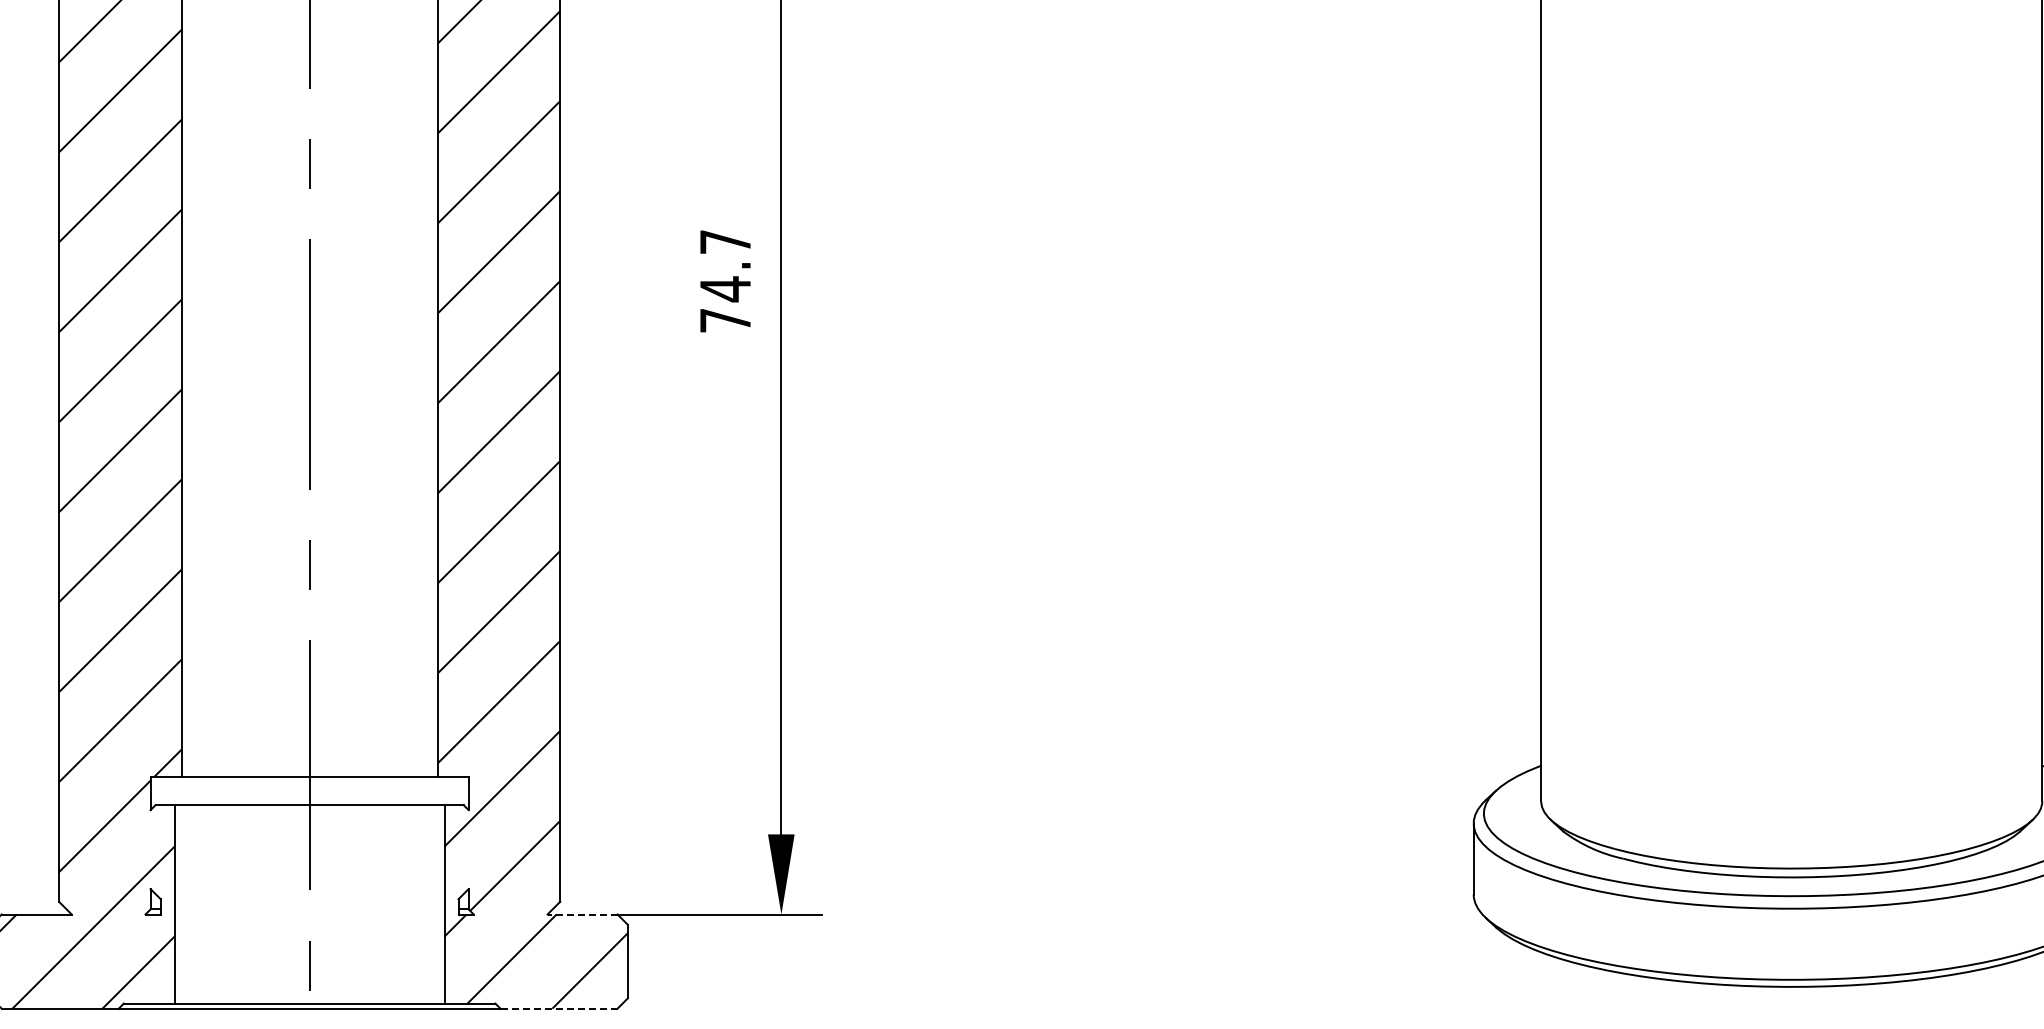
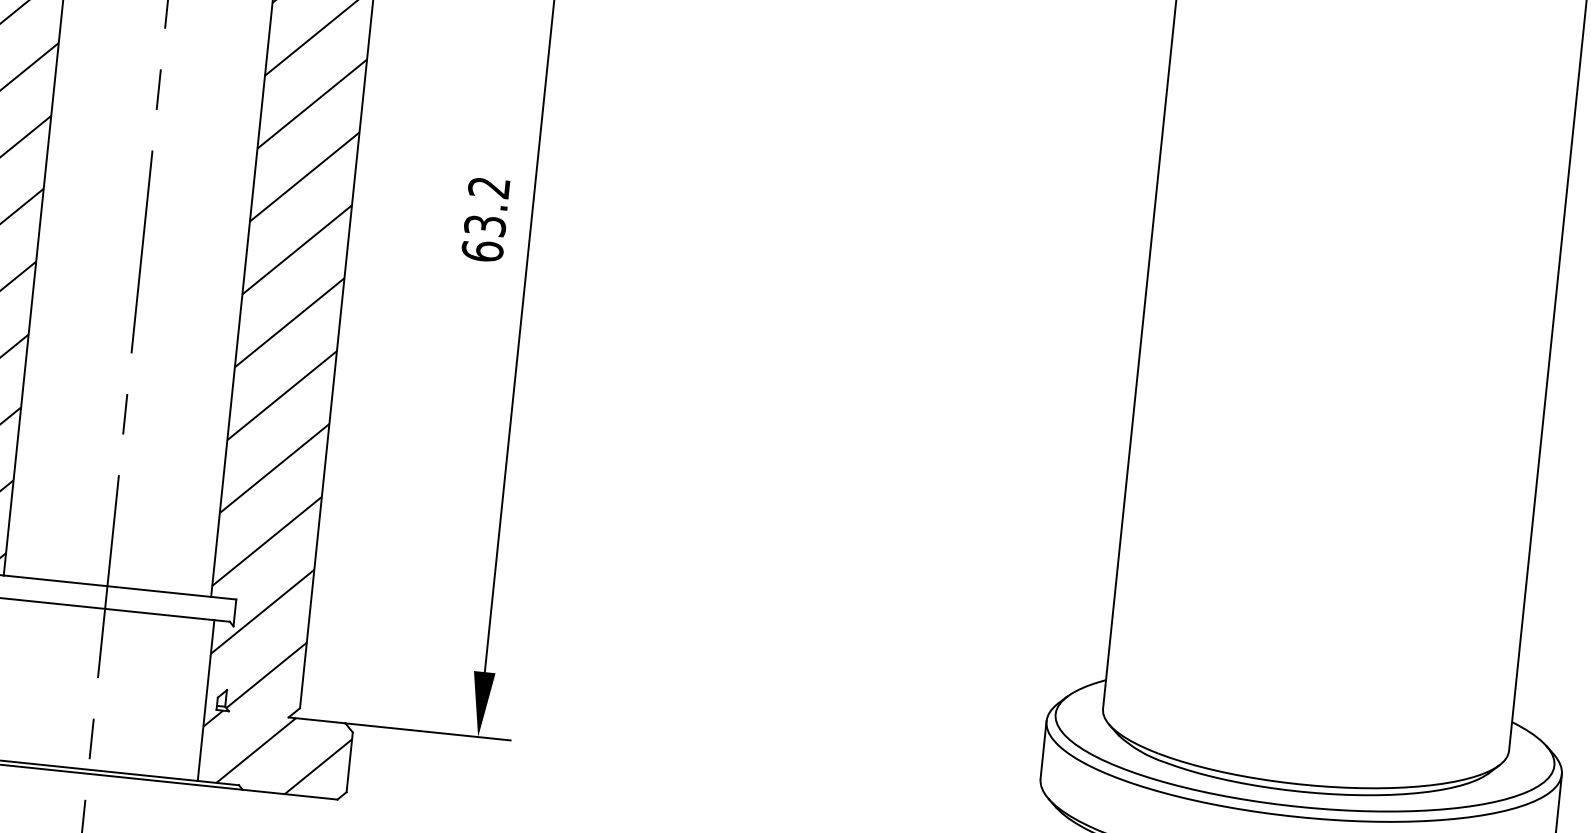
text: (725, 281) -> (485, 219), 74.7 -> 63.2
line: (582, 914) -> (317, 720), dashed -> solid
line: (559, 1008) -> (290, 794), dashed -> solid

